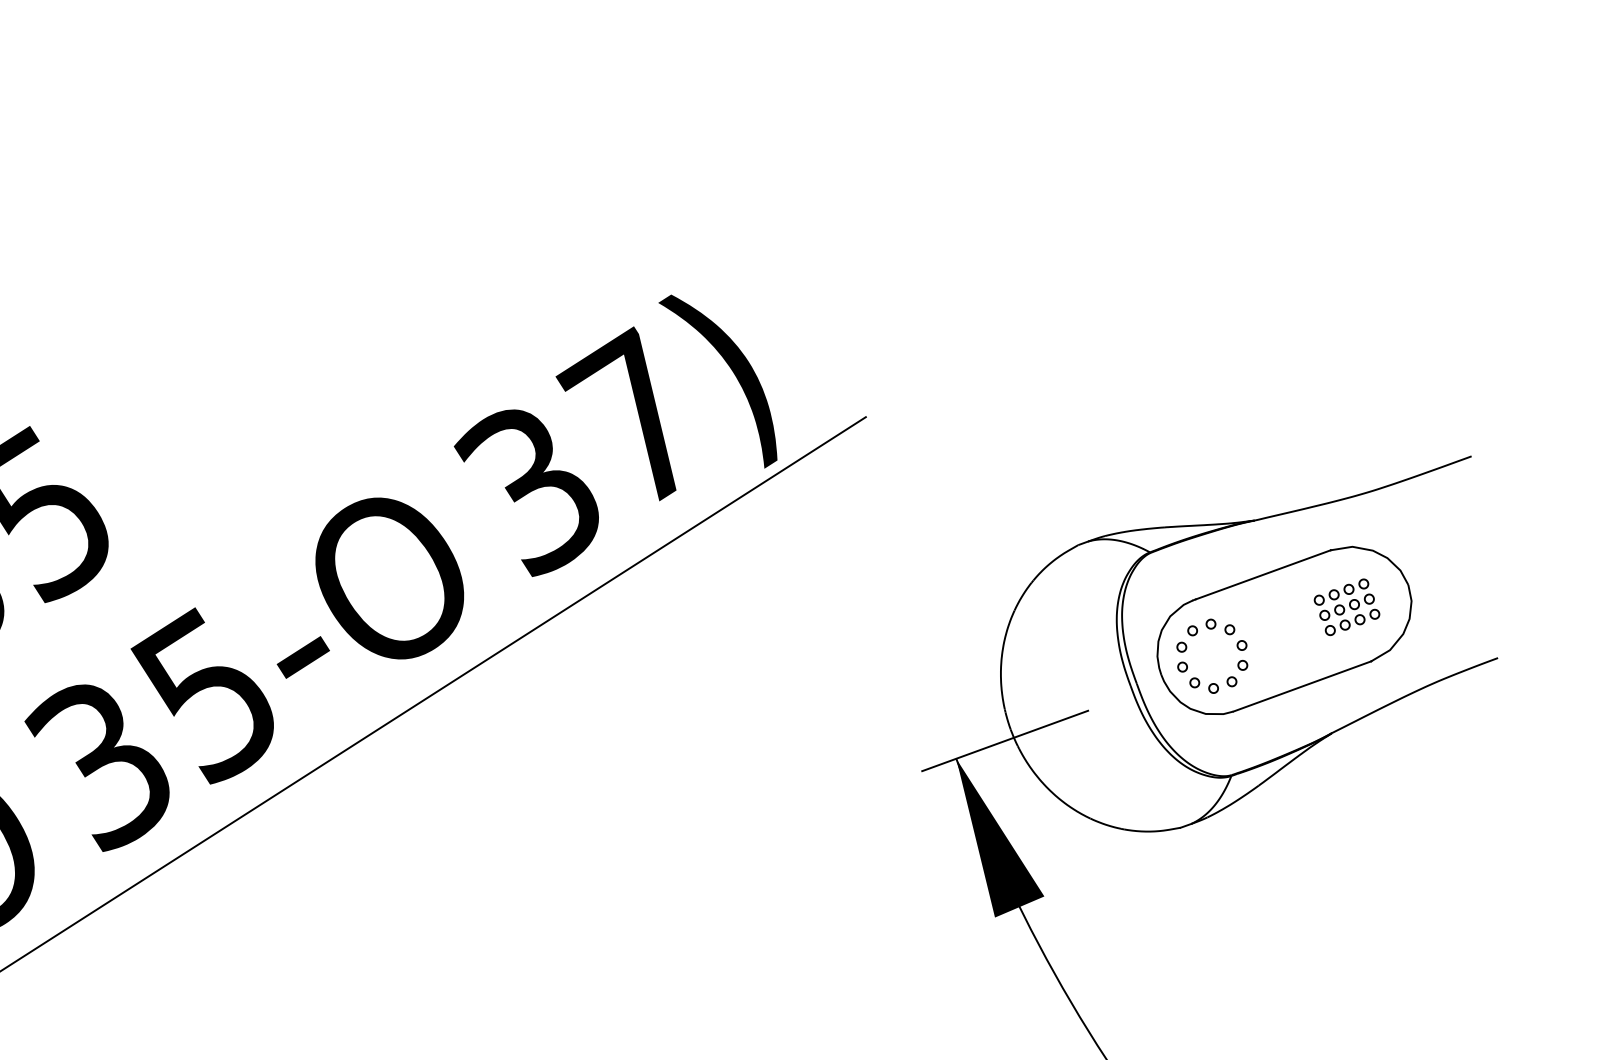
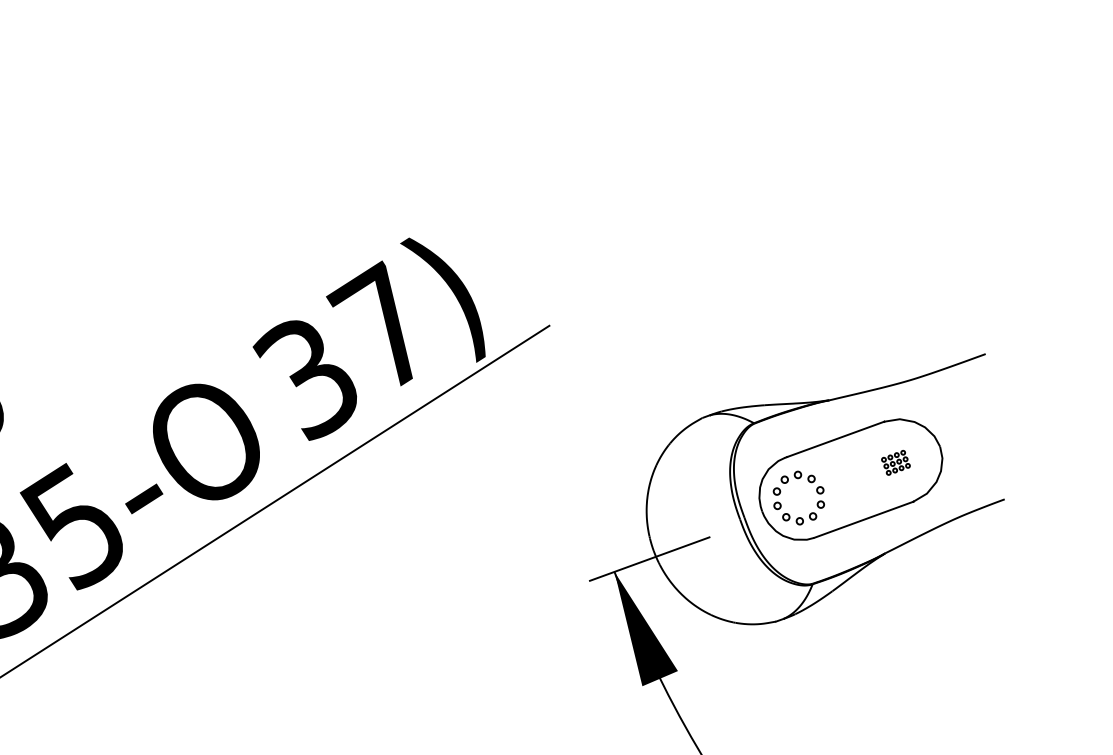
part: (1346, 607) -> (895, 462), size x0.6

